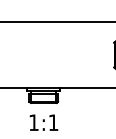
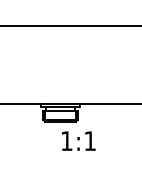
text: (43, 122) -> (78, 140), moved

